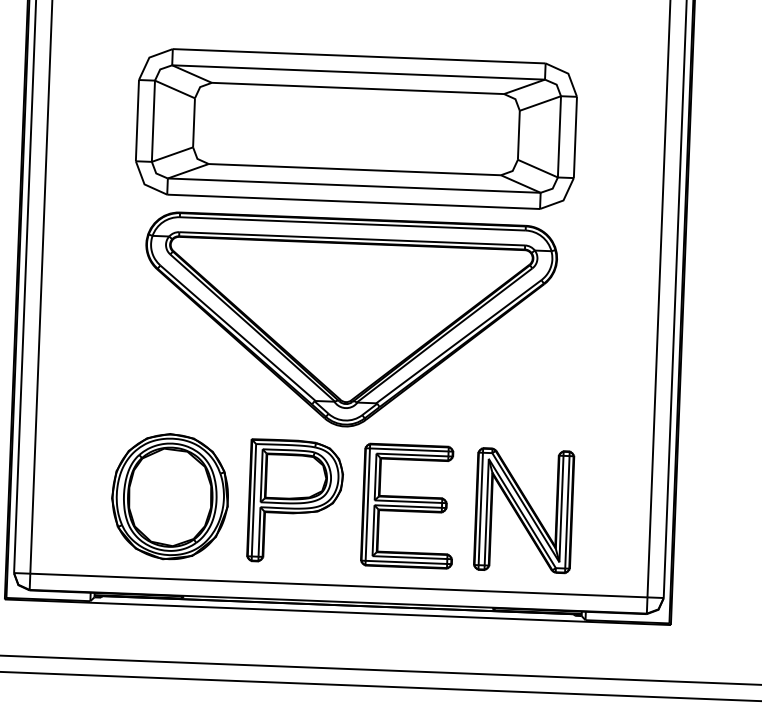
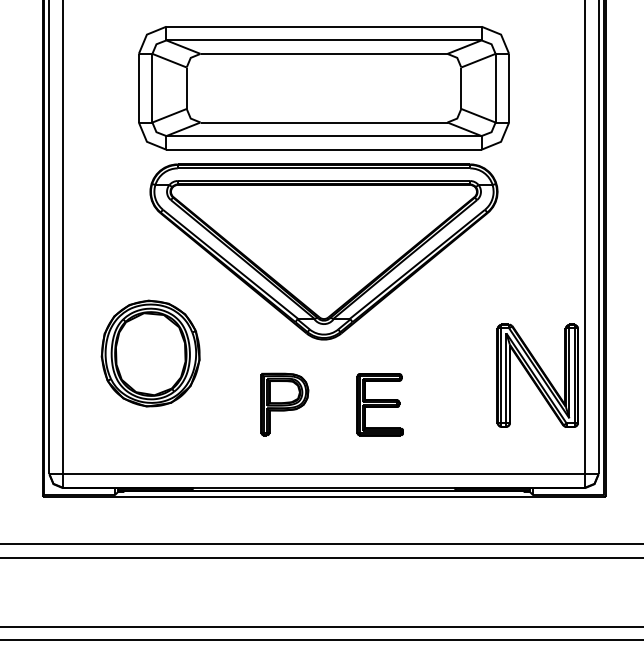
part: (169, 496) -> (150, 353), moved
part: (295, 501) -> (284, 404), size x0.6
part: (408, 505) -> (380, 404), size x0.6
part: (523, 510) -> (537, 375), moved

